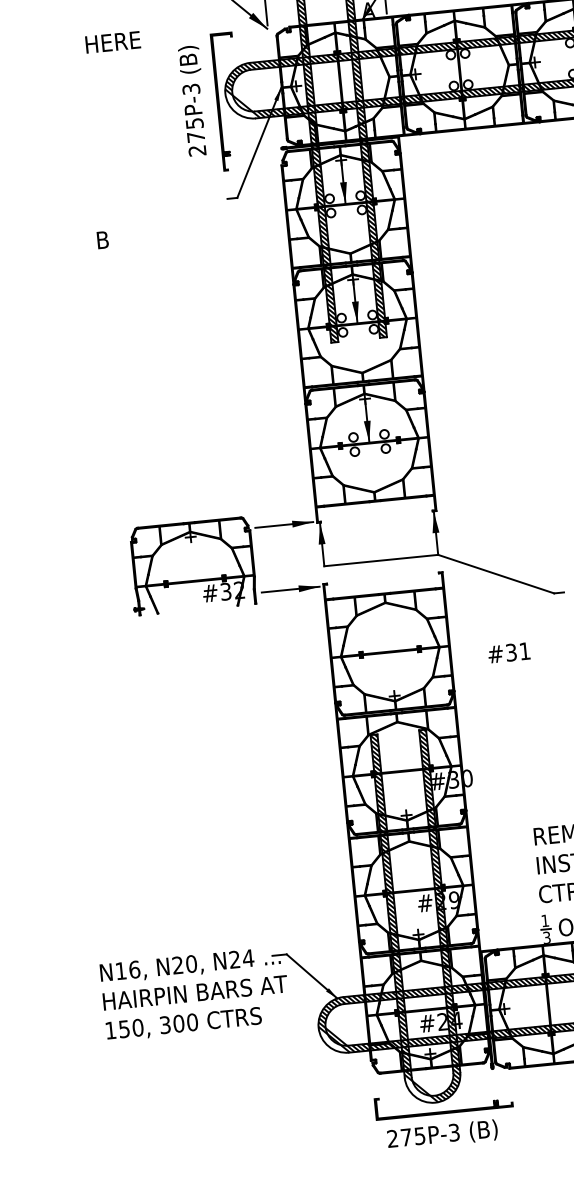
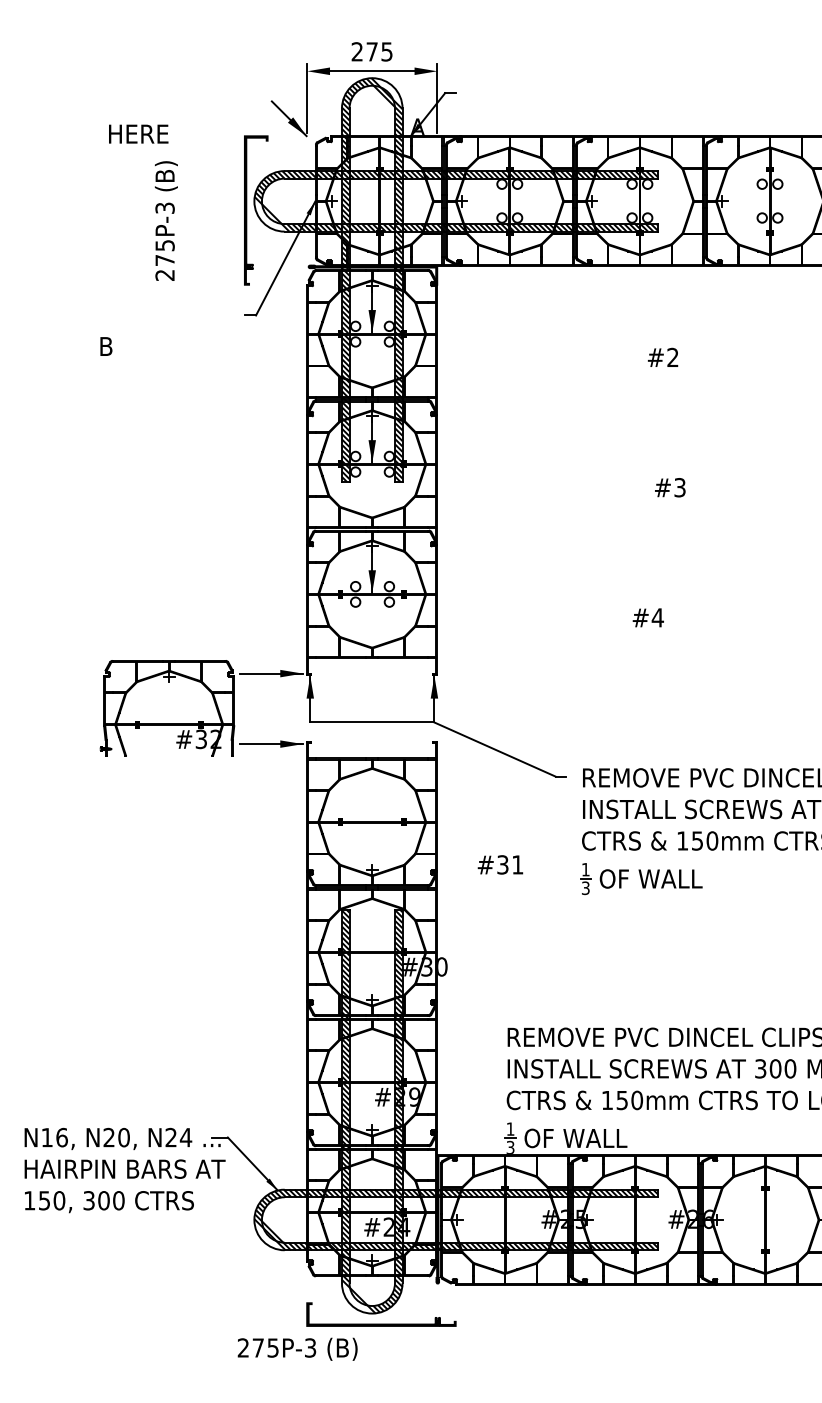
text: (192, 100) -> (165, 220), moved
text: (509, 652) -> (500, 864), moved
text: (442, 1134) -> (297, 1348), moved

